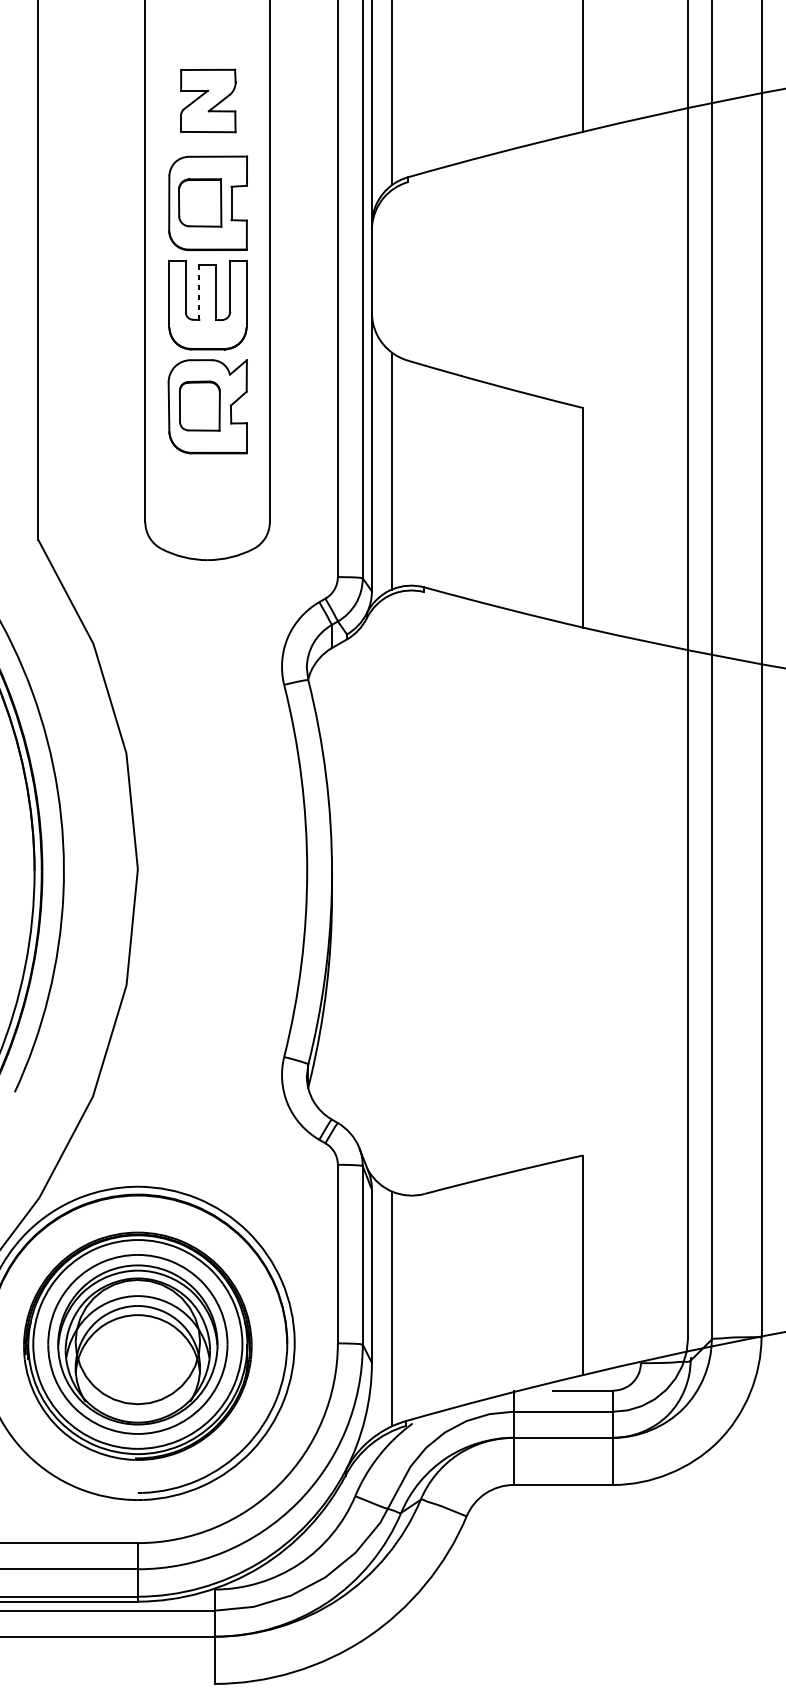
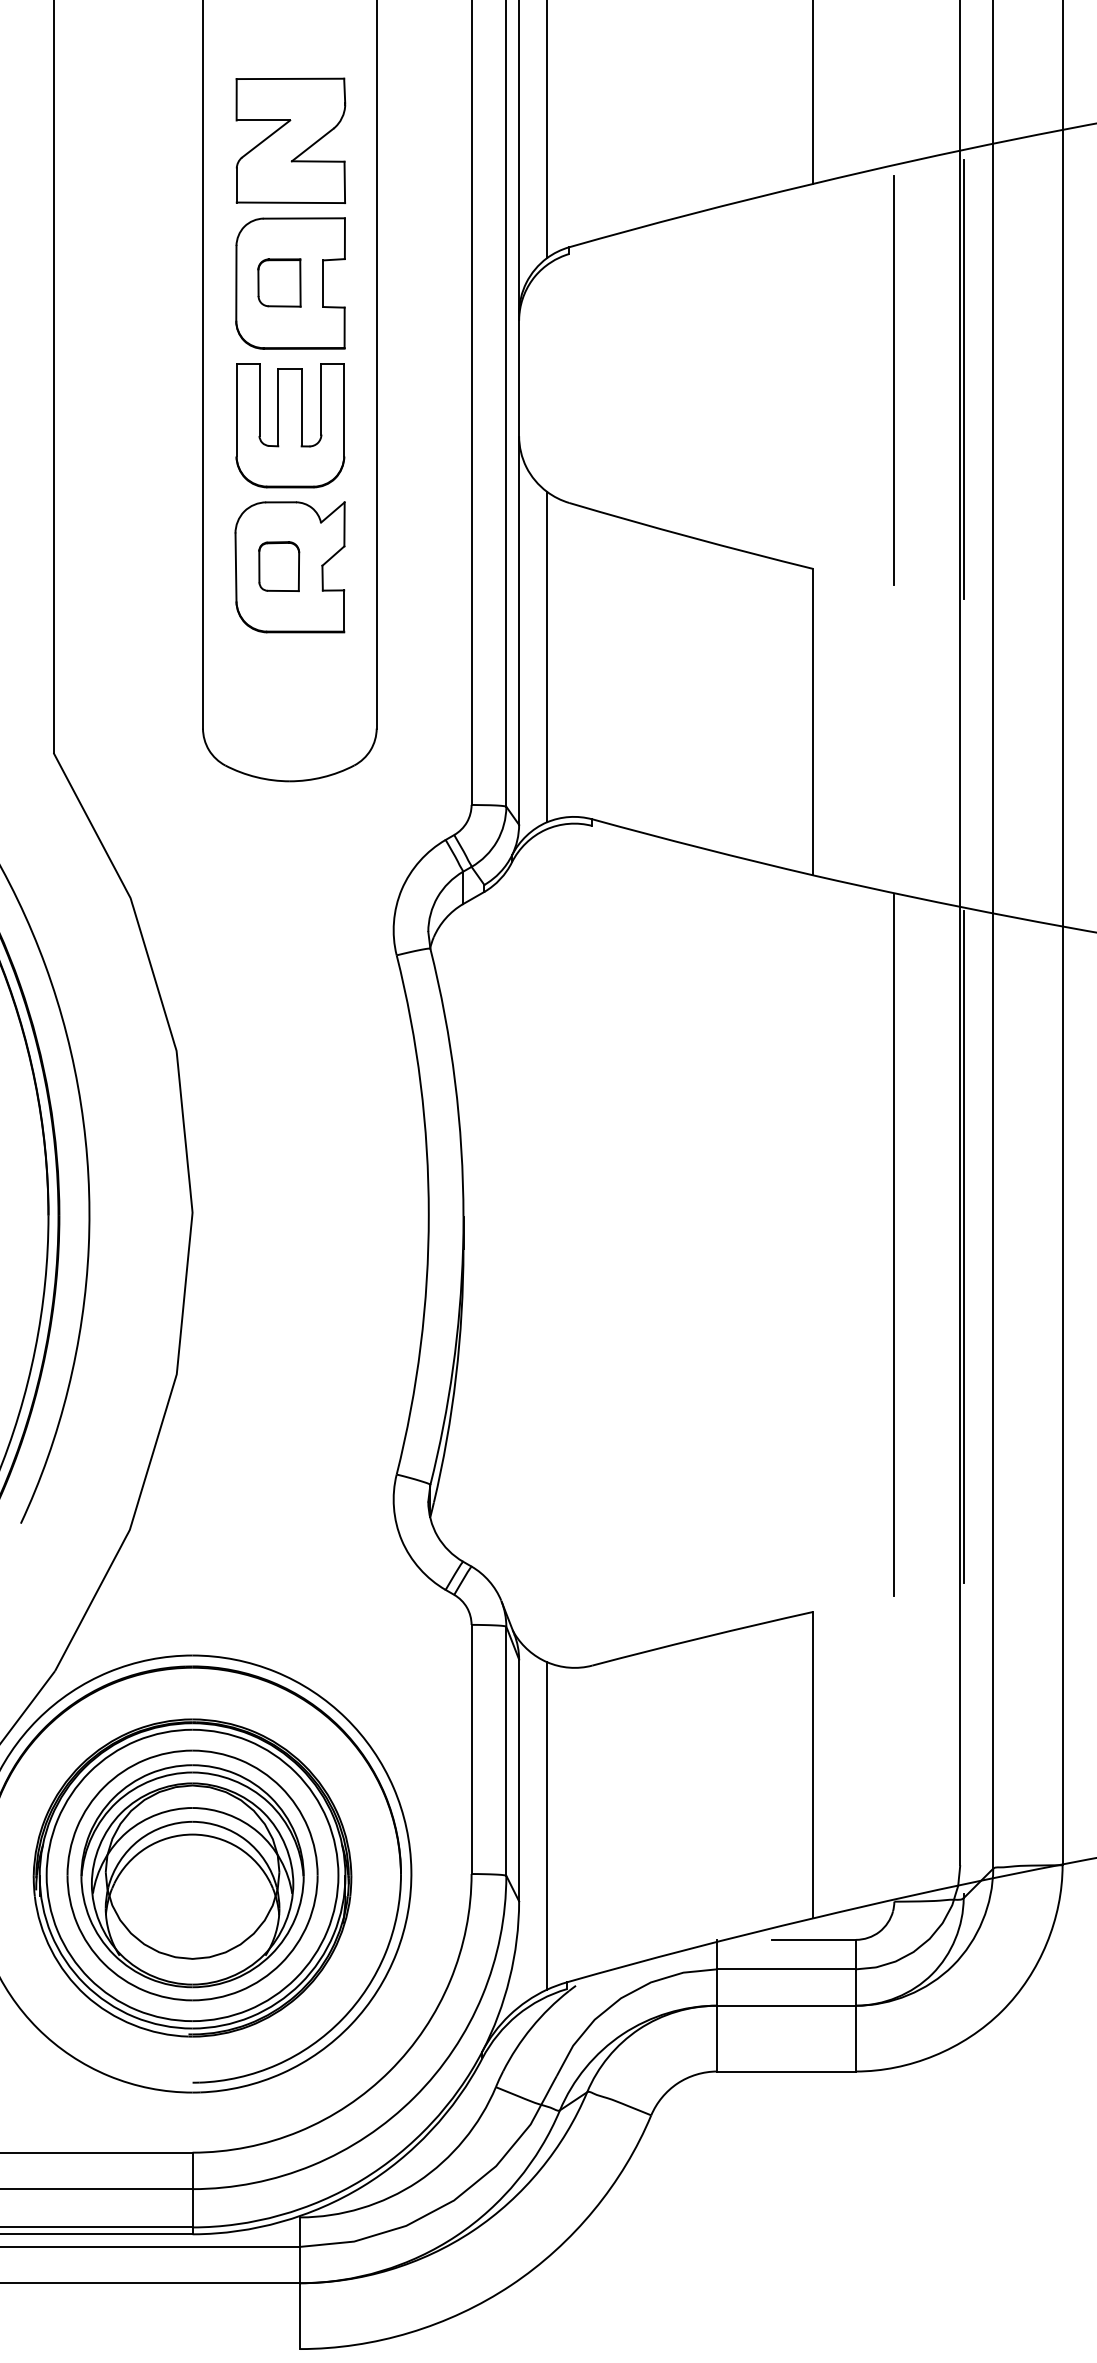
part: (208, 100) -> (290, 140), size x1.43
part: (200, 202) -> (279, 282), size x0.71
line: (690, 271) -> (963, 378), added
line: (641, 272) -> (894, 380), added
line: (199, 292) -> (278, 408), dashed -> solid
part: (200, 406) -> (279, 566), size x0.71
line: (641, 892) -> (894, 1245), added
line: (690, 893) -> (963, 1246), added

